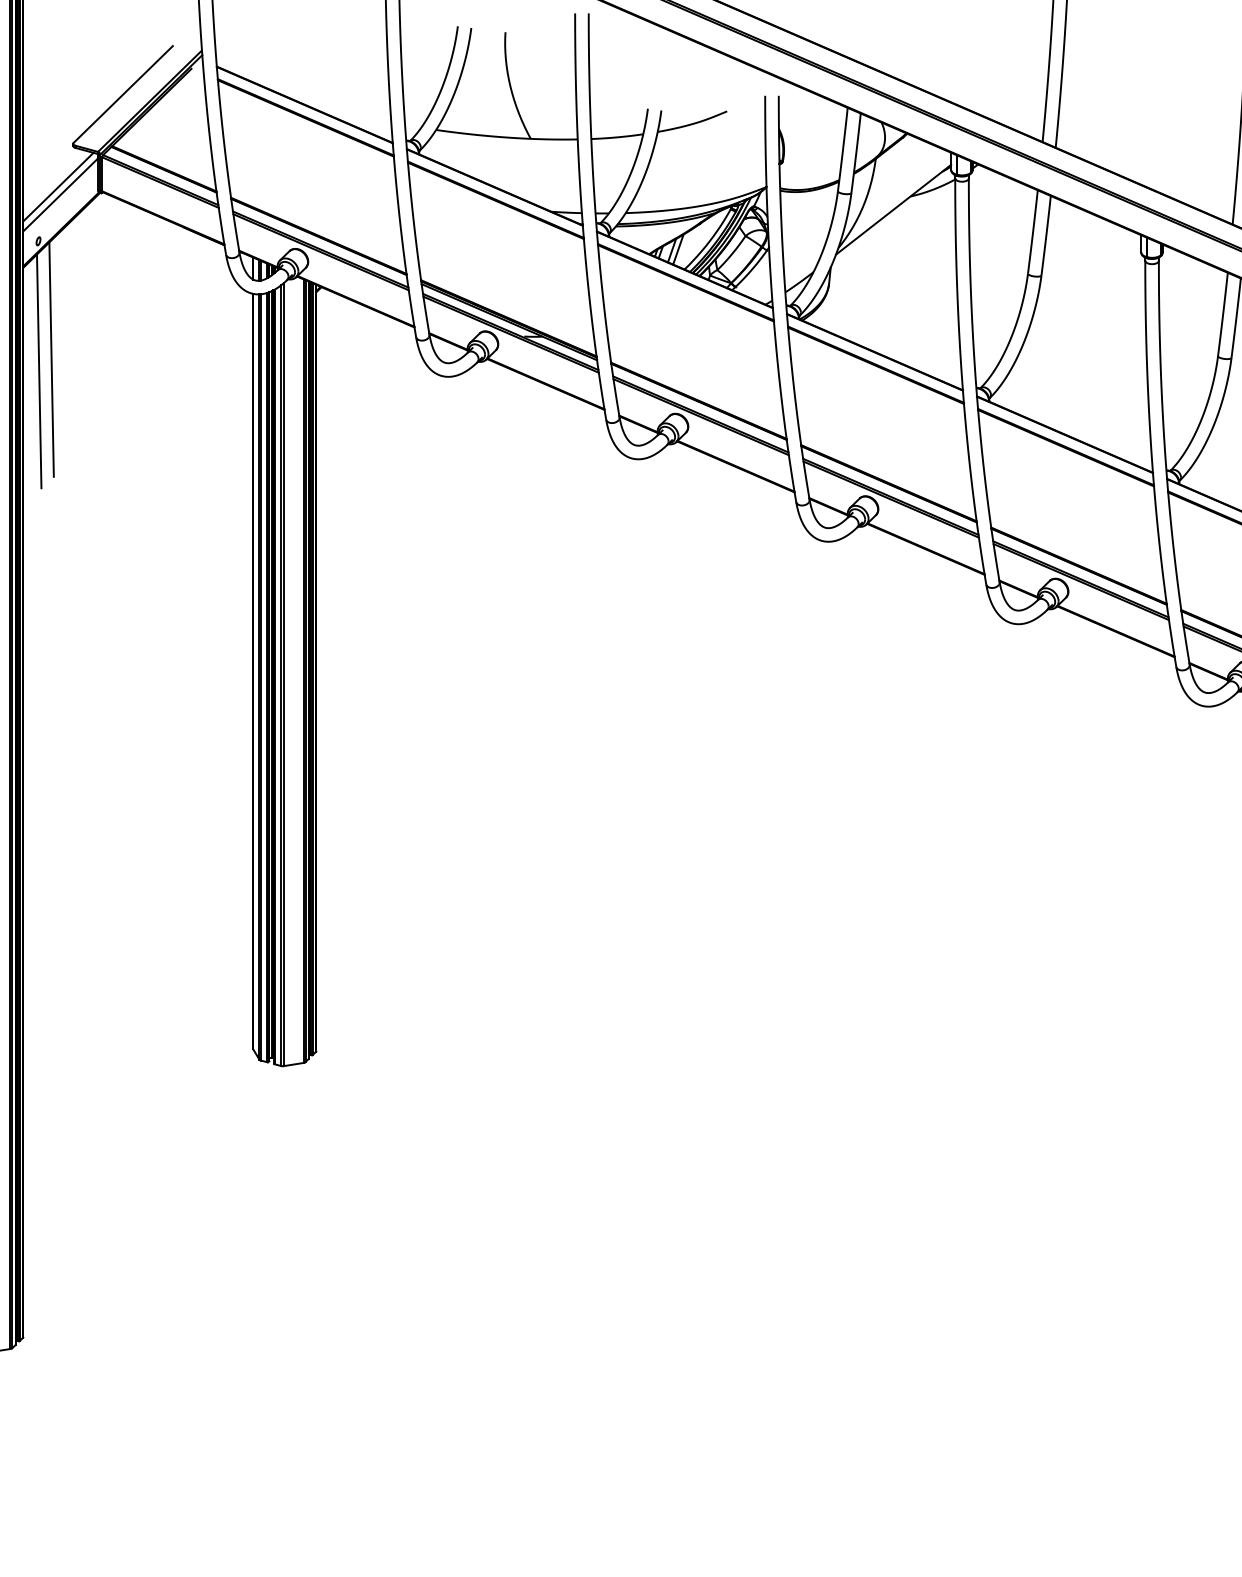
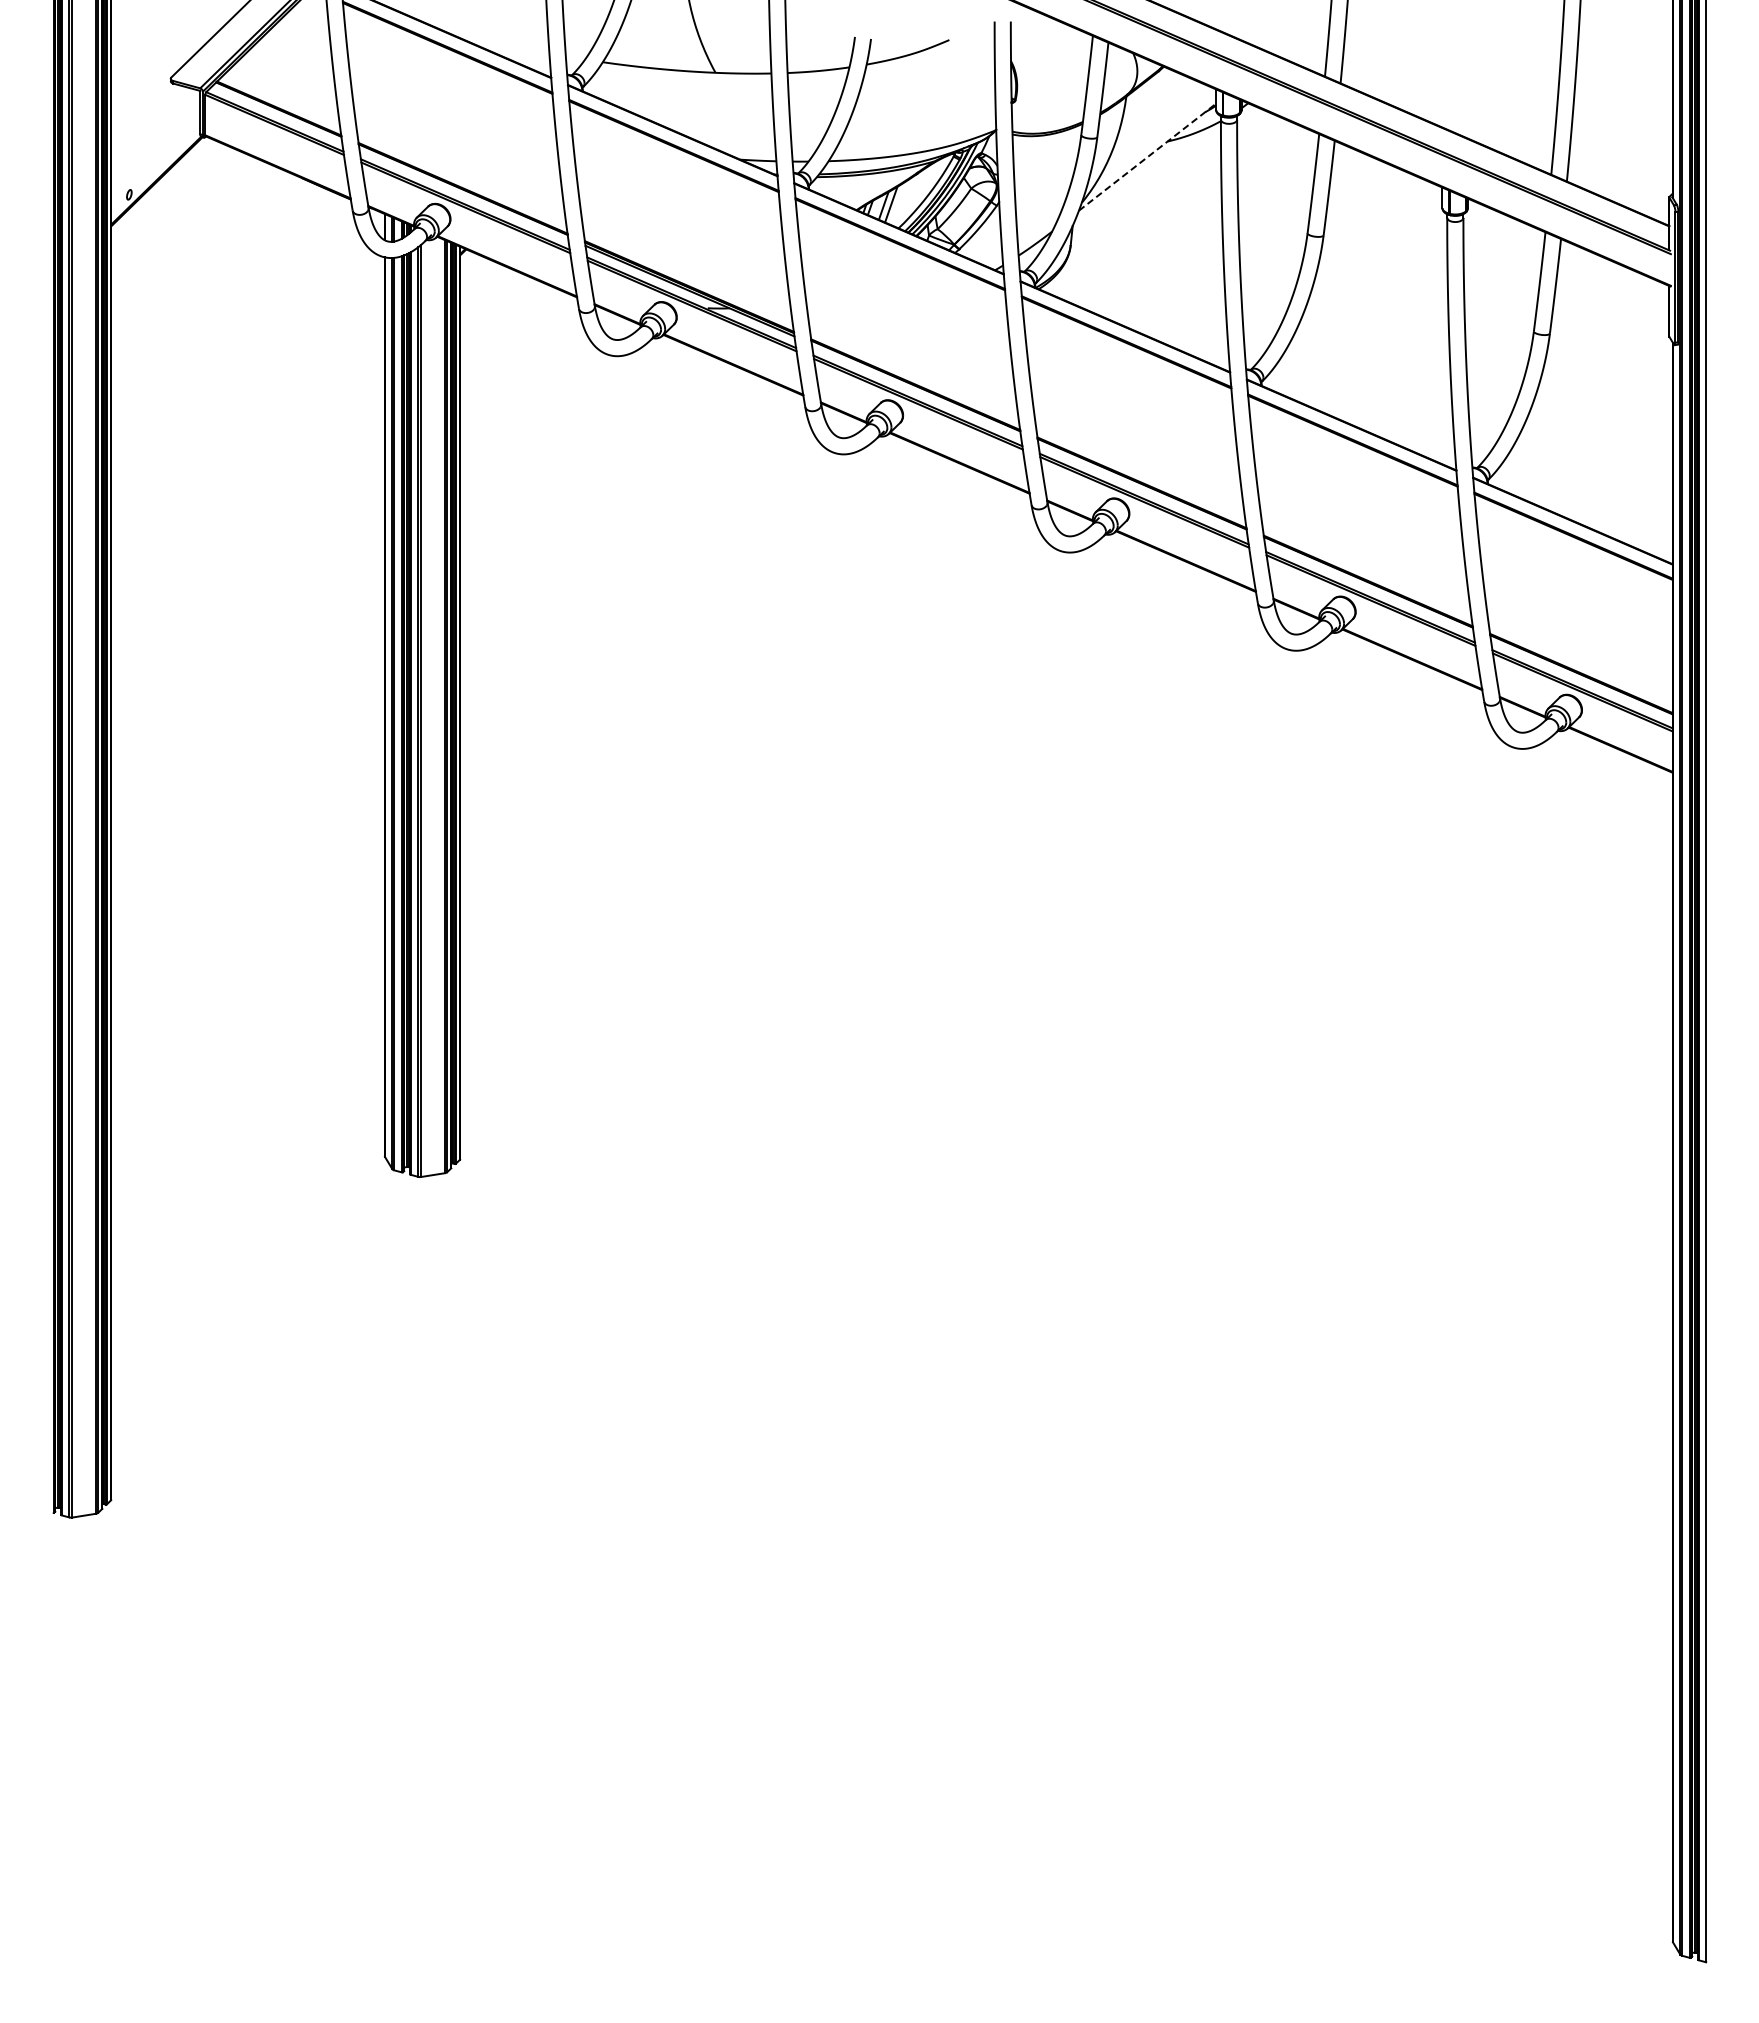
line: (57, 187) -> (152, 130), removed
line: (60, 194) -> (155, 139), removed
line: (893, 209) -> (1147, 157), solid -> dashed
line: (51, 359) -> (144, 335), removed
line: (38, 371) -> (129, 349), removed

